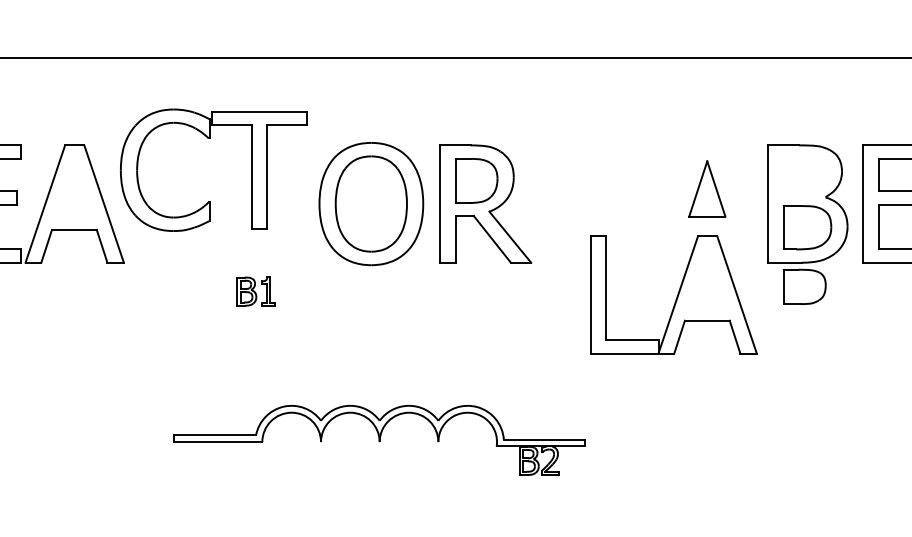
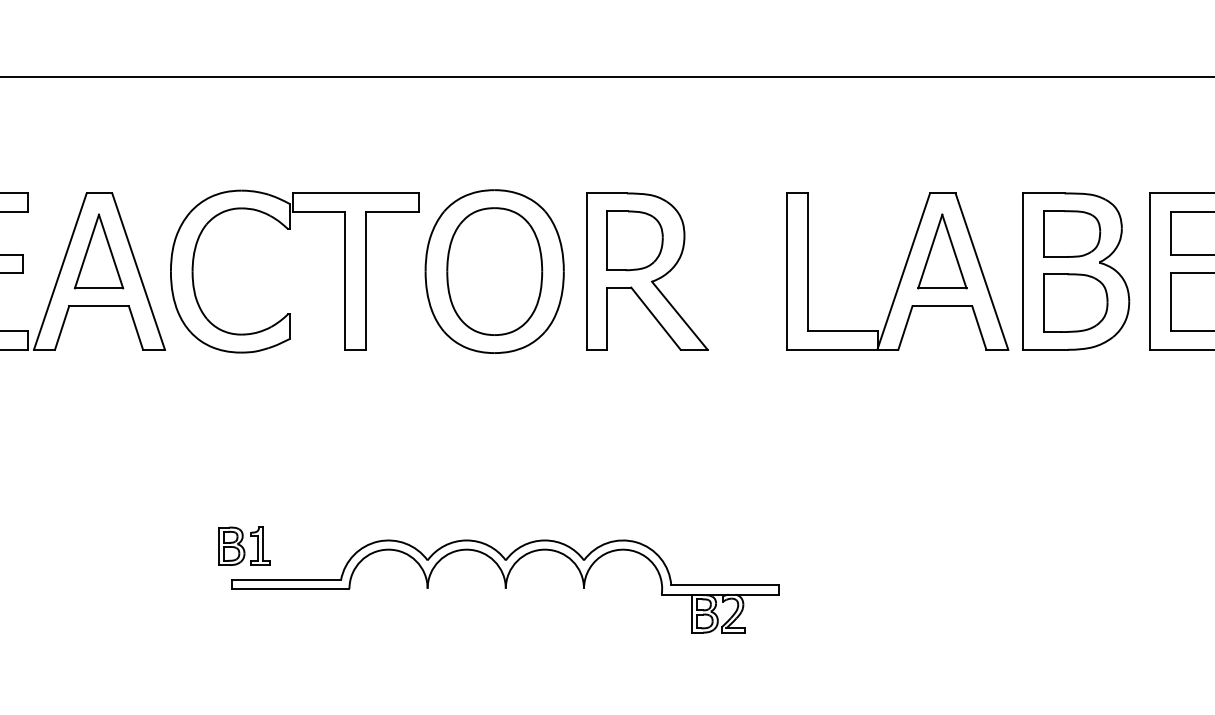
part: (210, 138) -> (290, 229), moved
part: (73, 188) -> (98, 251), added
part: (804, 286) -> (1072, 233), moved
part: (256, 291) -> (244, 545), moved
part: (673, 294) -> (897, 271), moved

